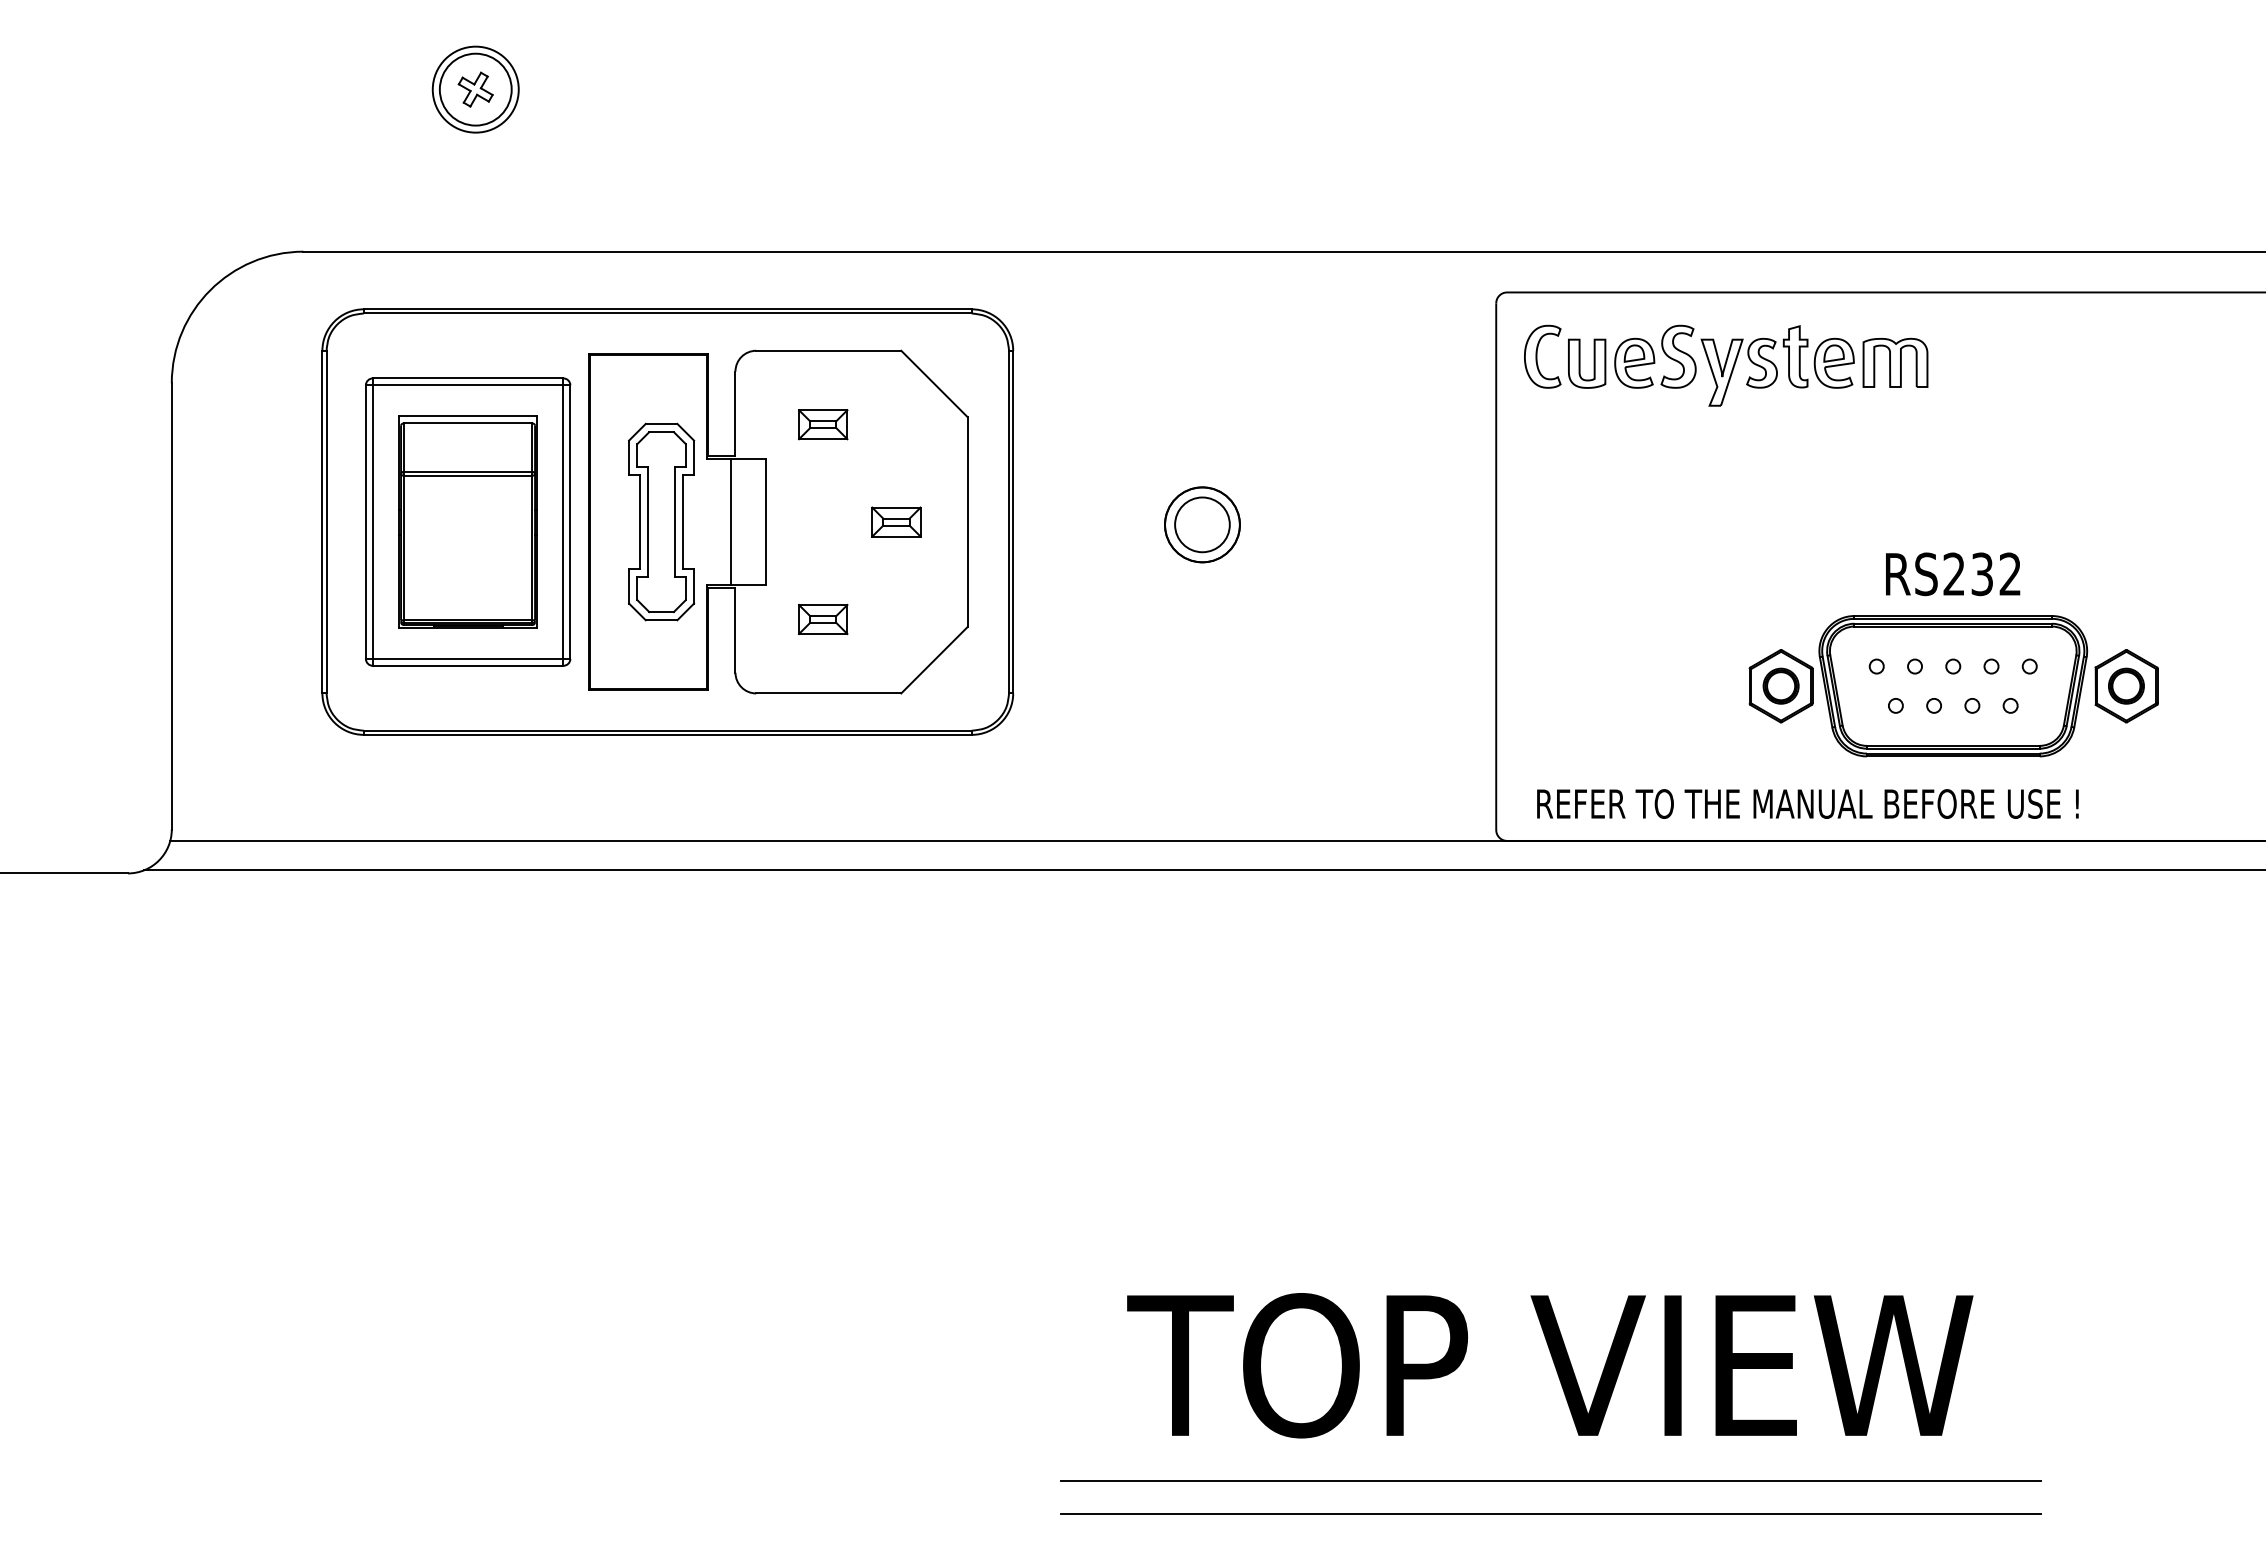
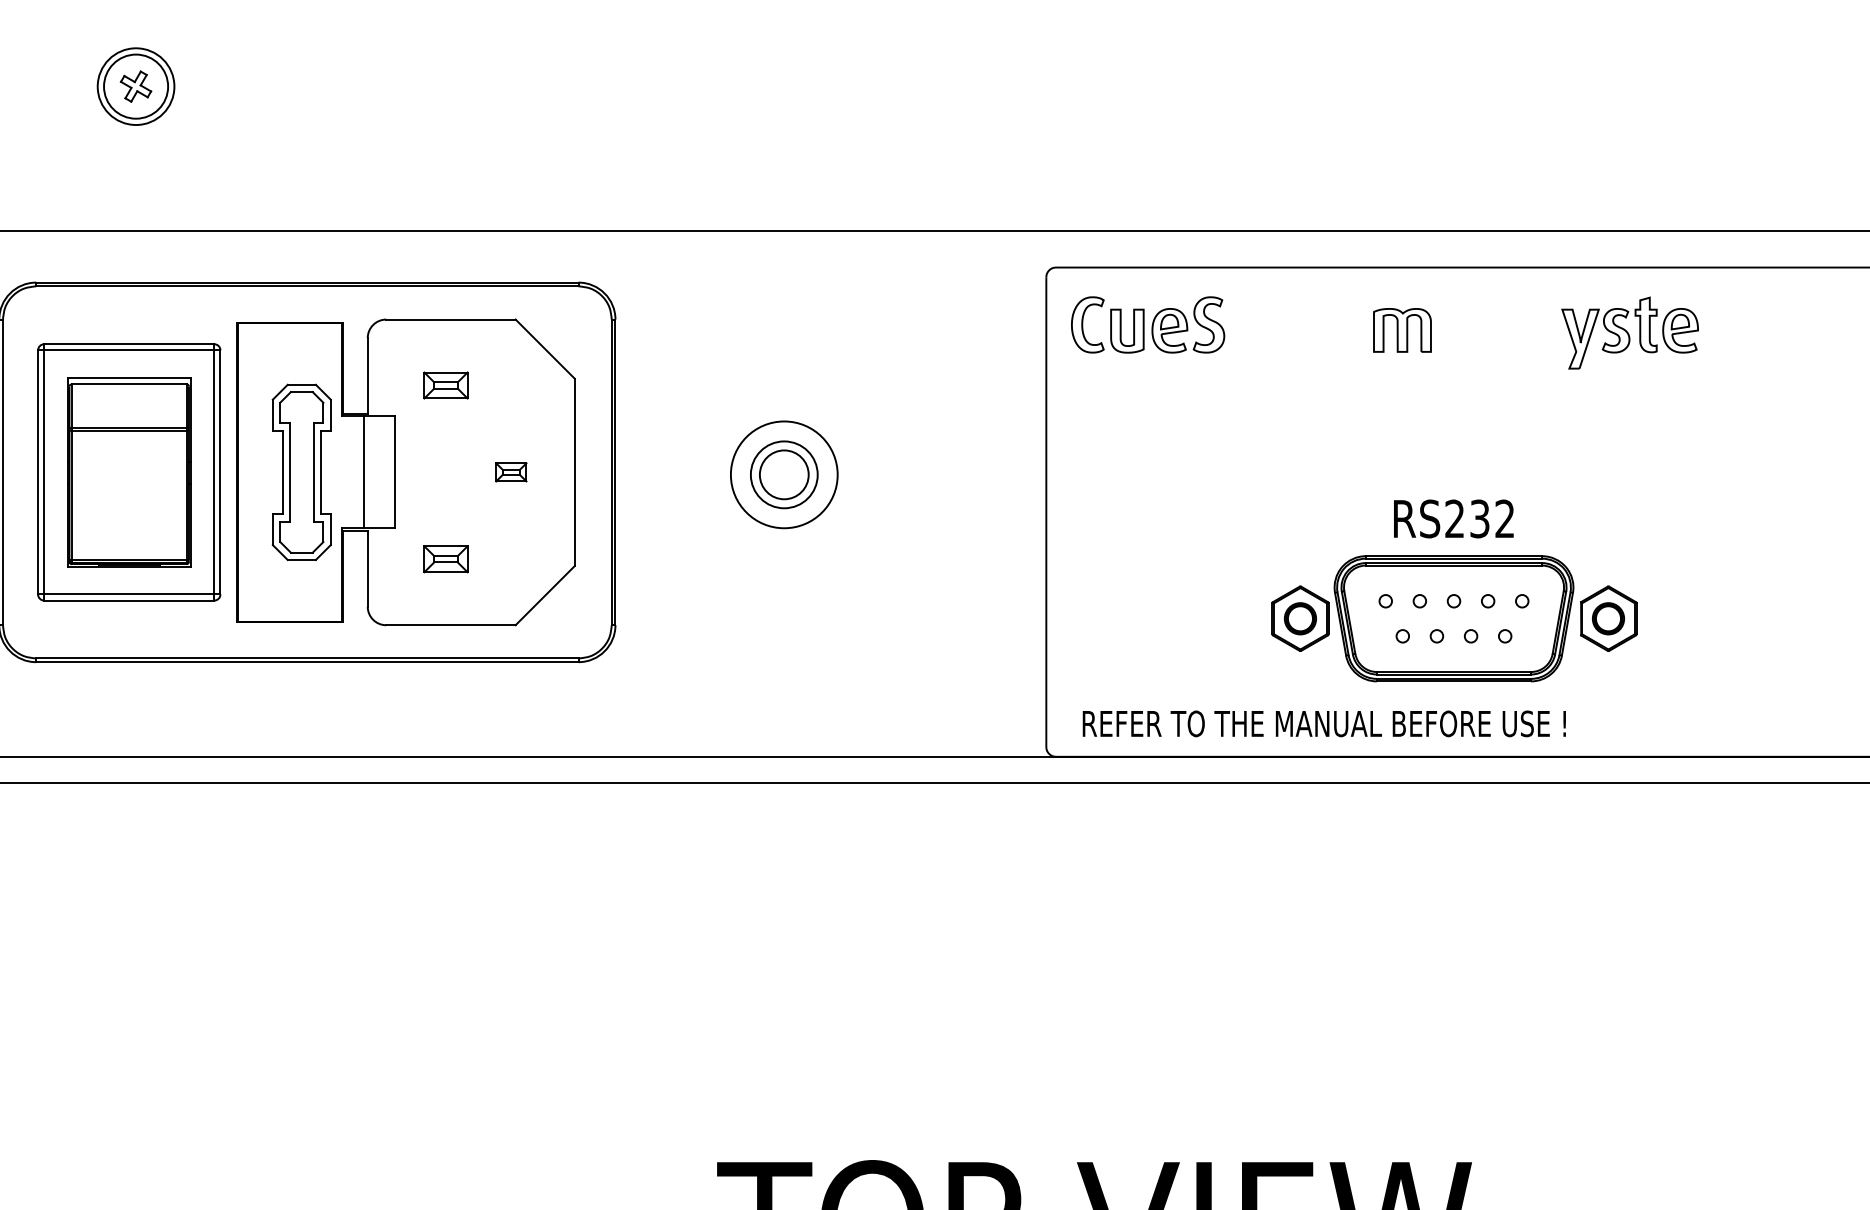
part: (1777, 365) -> (1629, 332), moved
part: (896, 521) -> (511, 471), size x0.7
circle: (1202, 524) -> (784, 474), size x1.6

